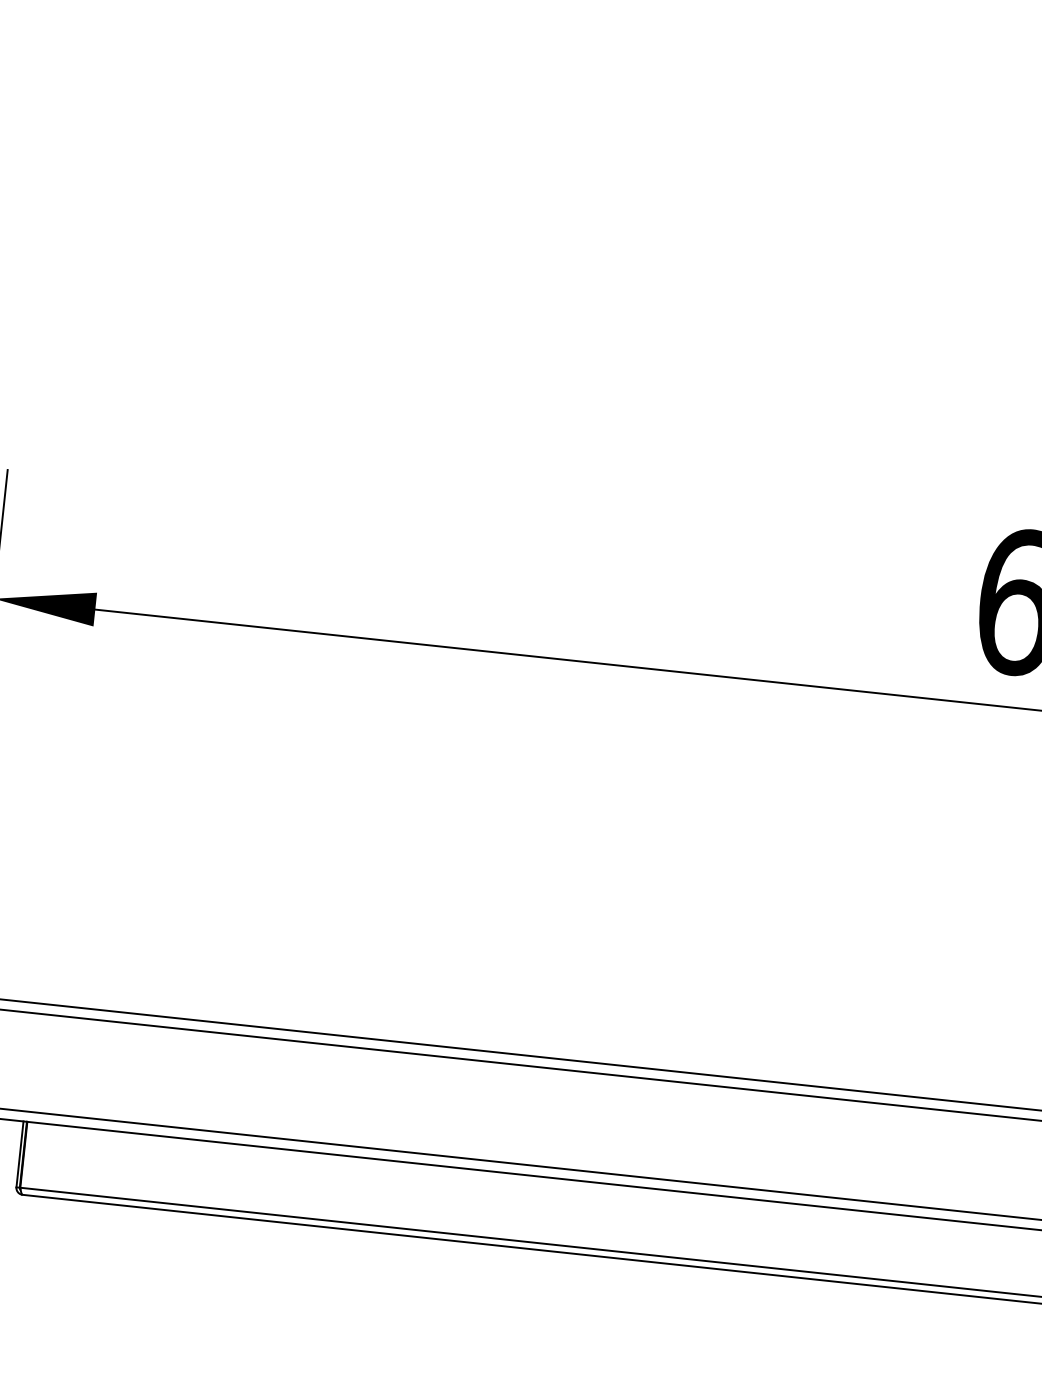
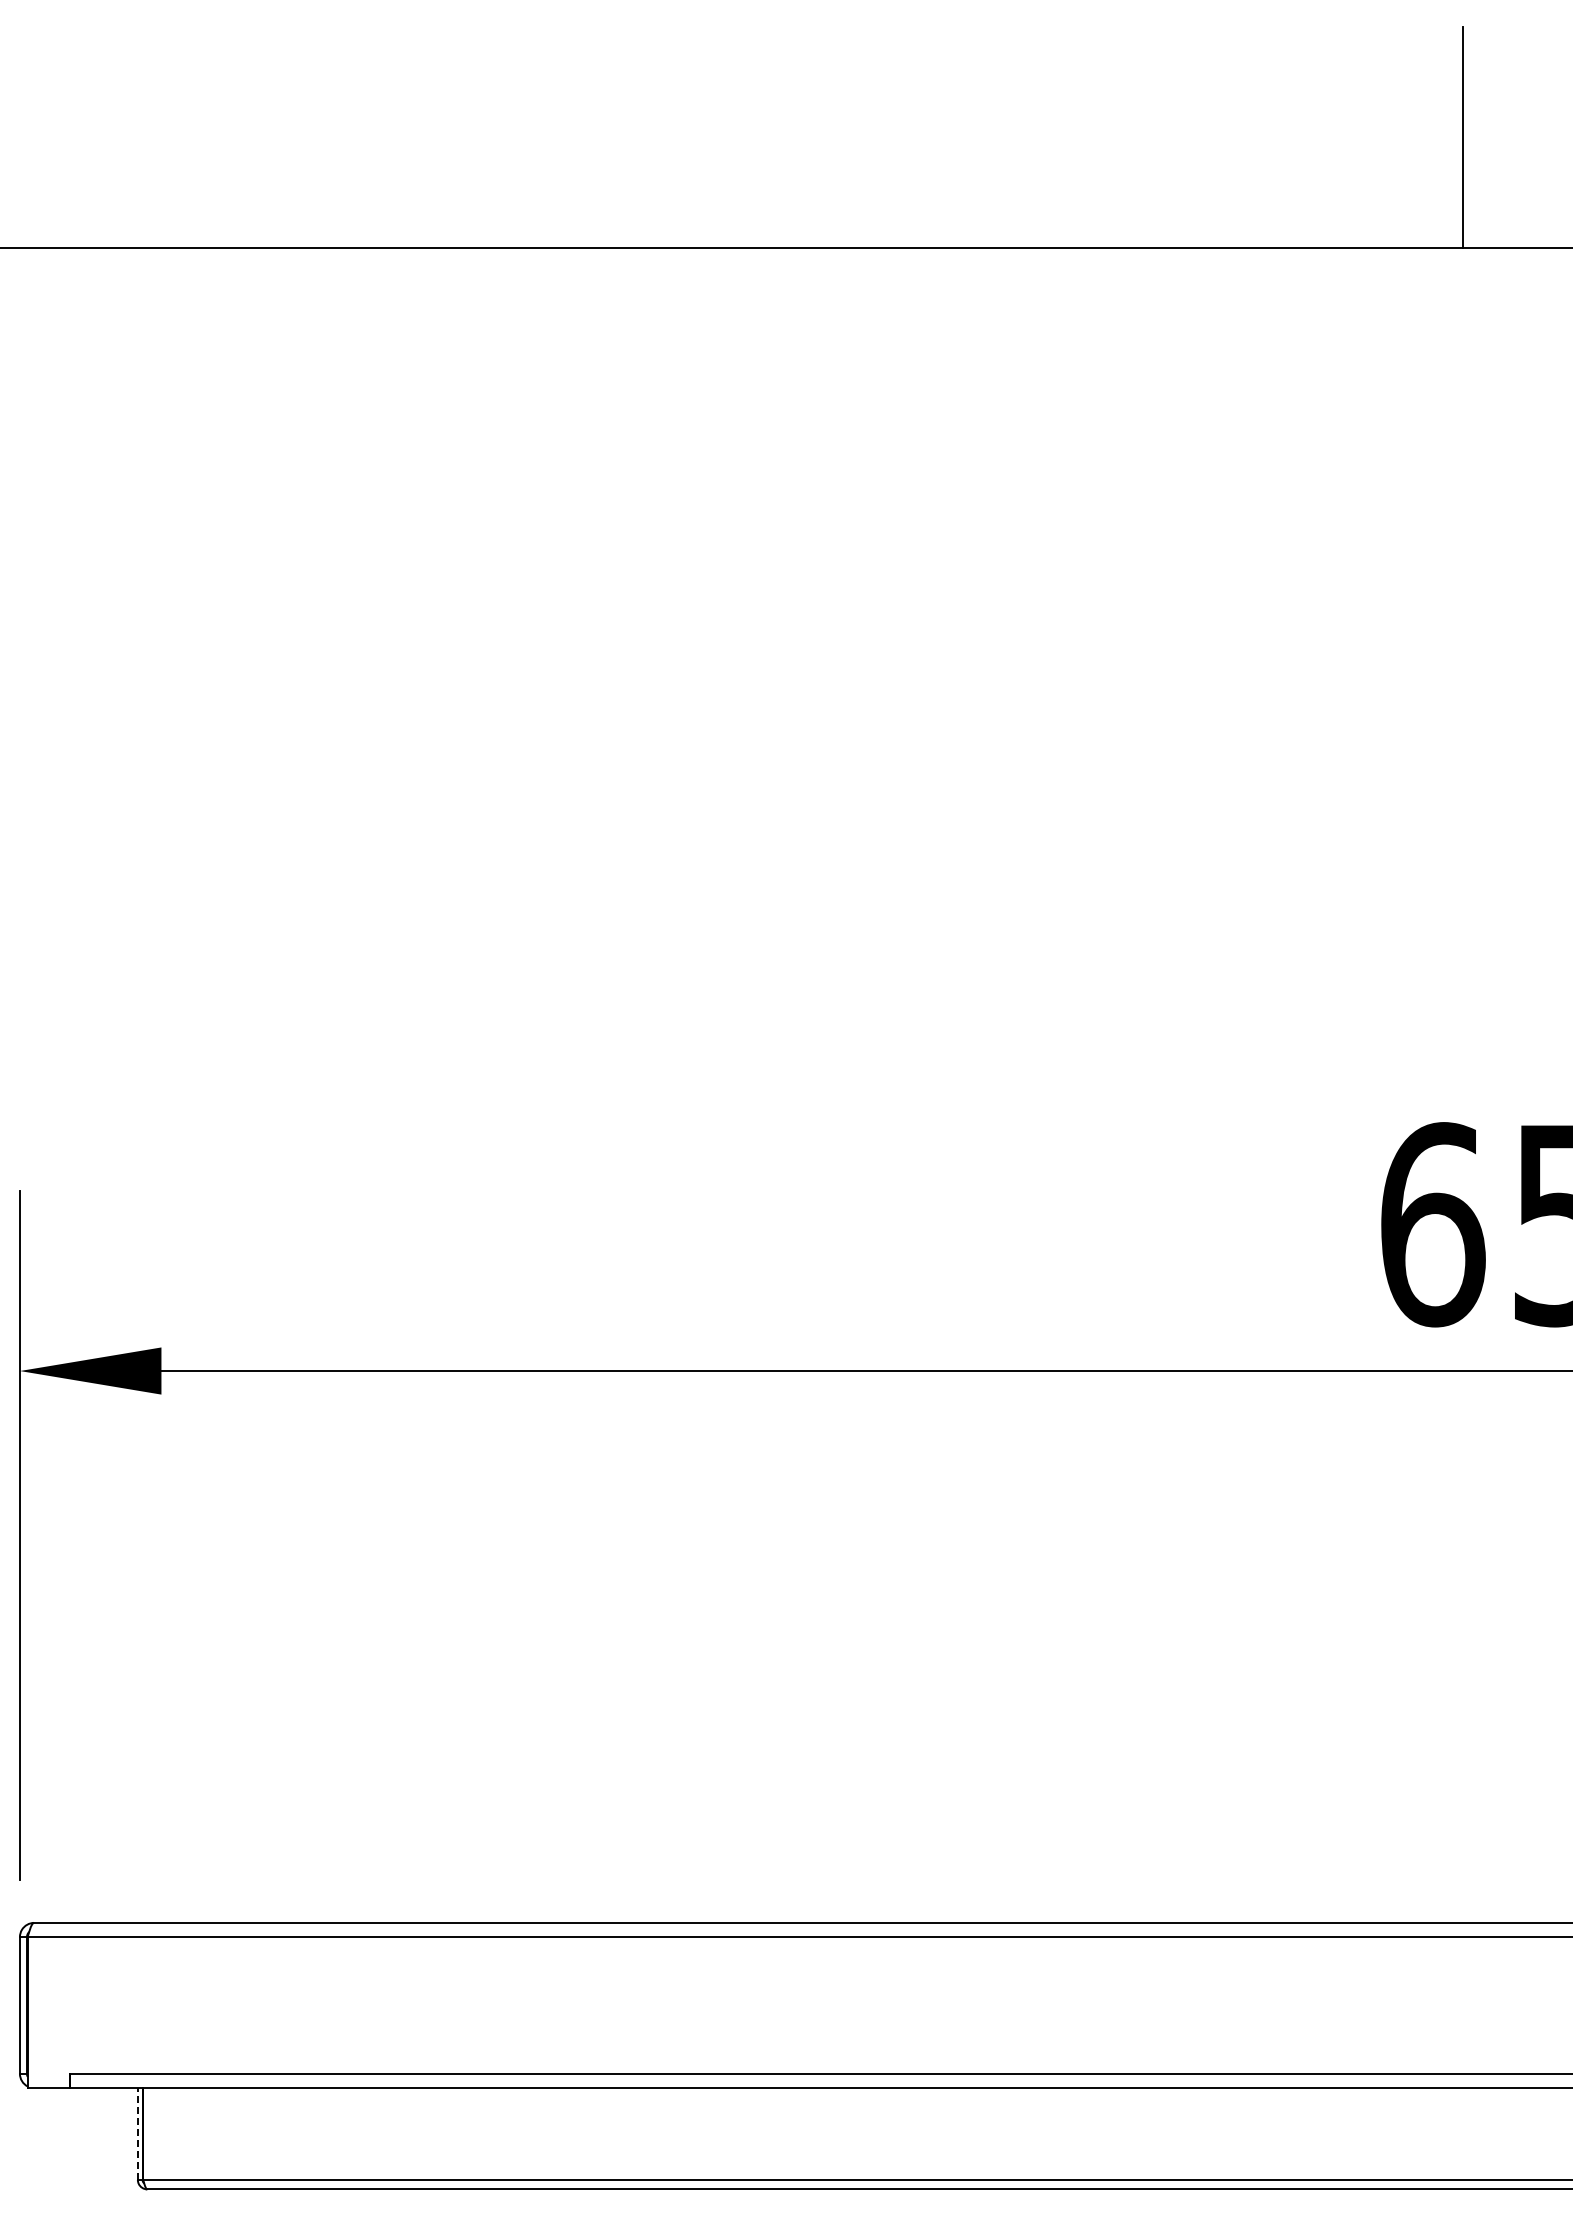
line: (19, 1154) -> (137, 2133), solid -> dashed

